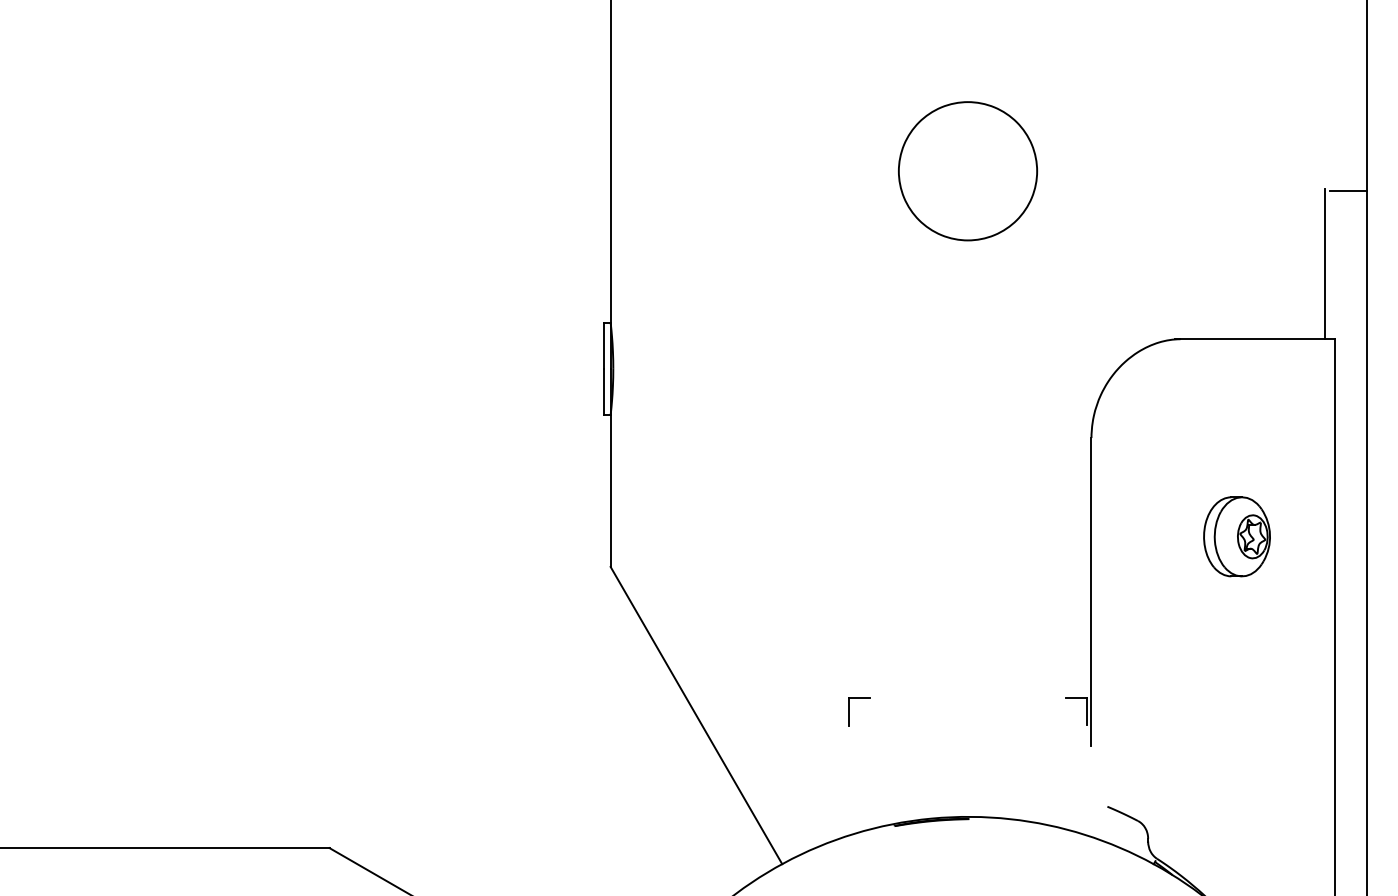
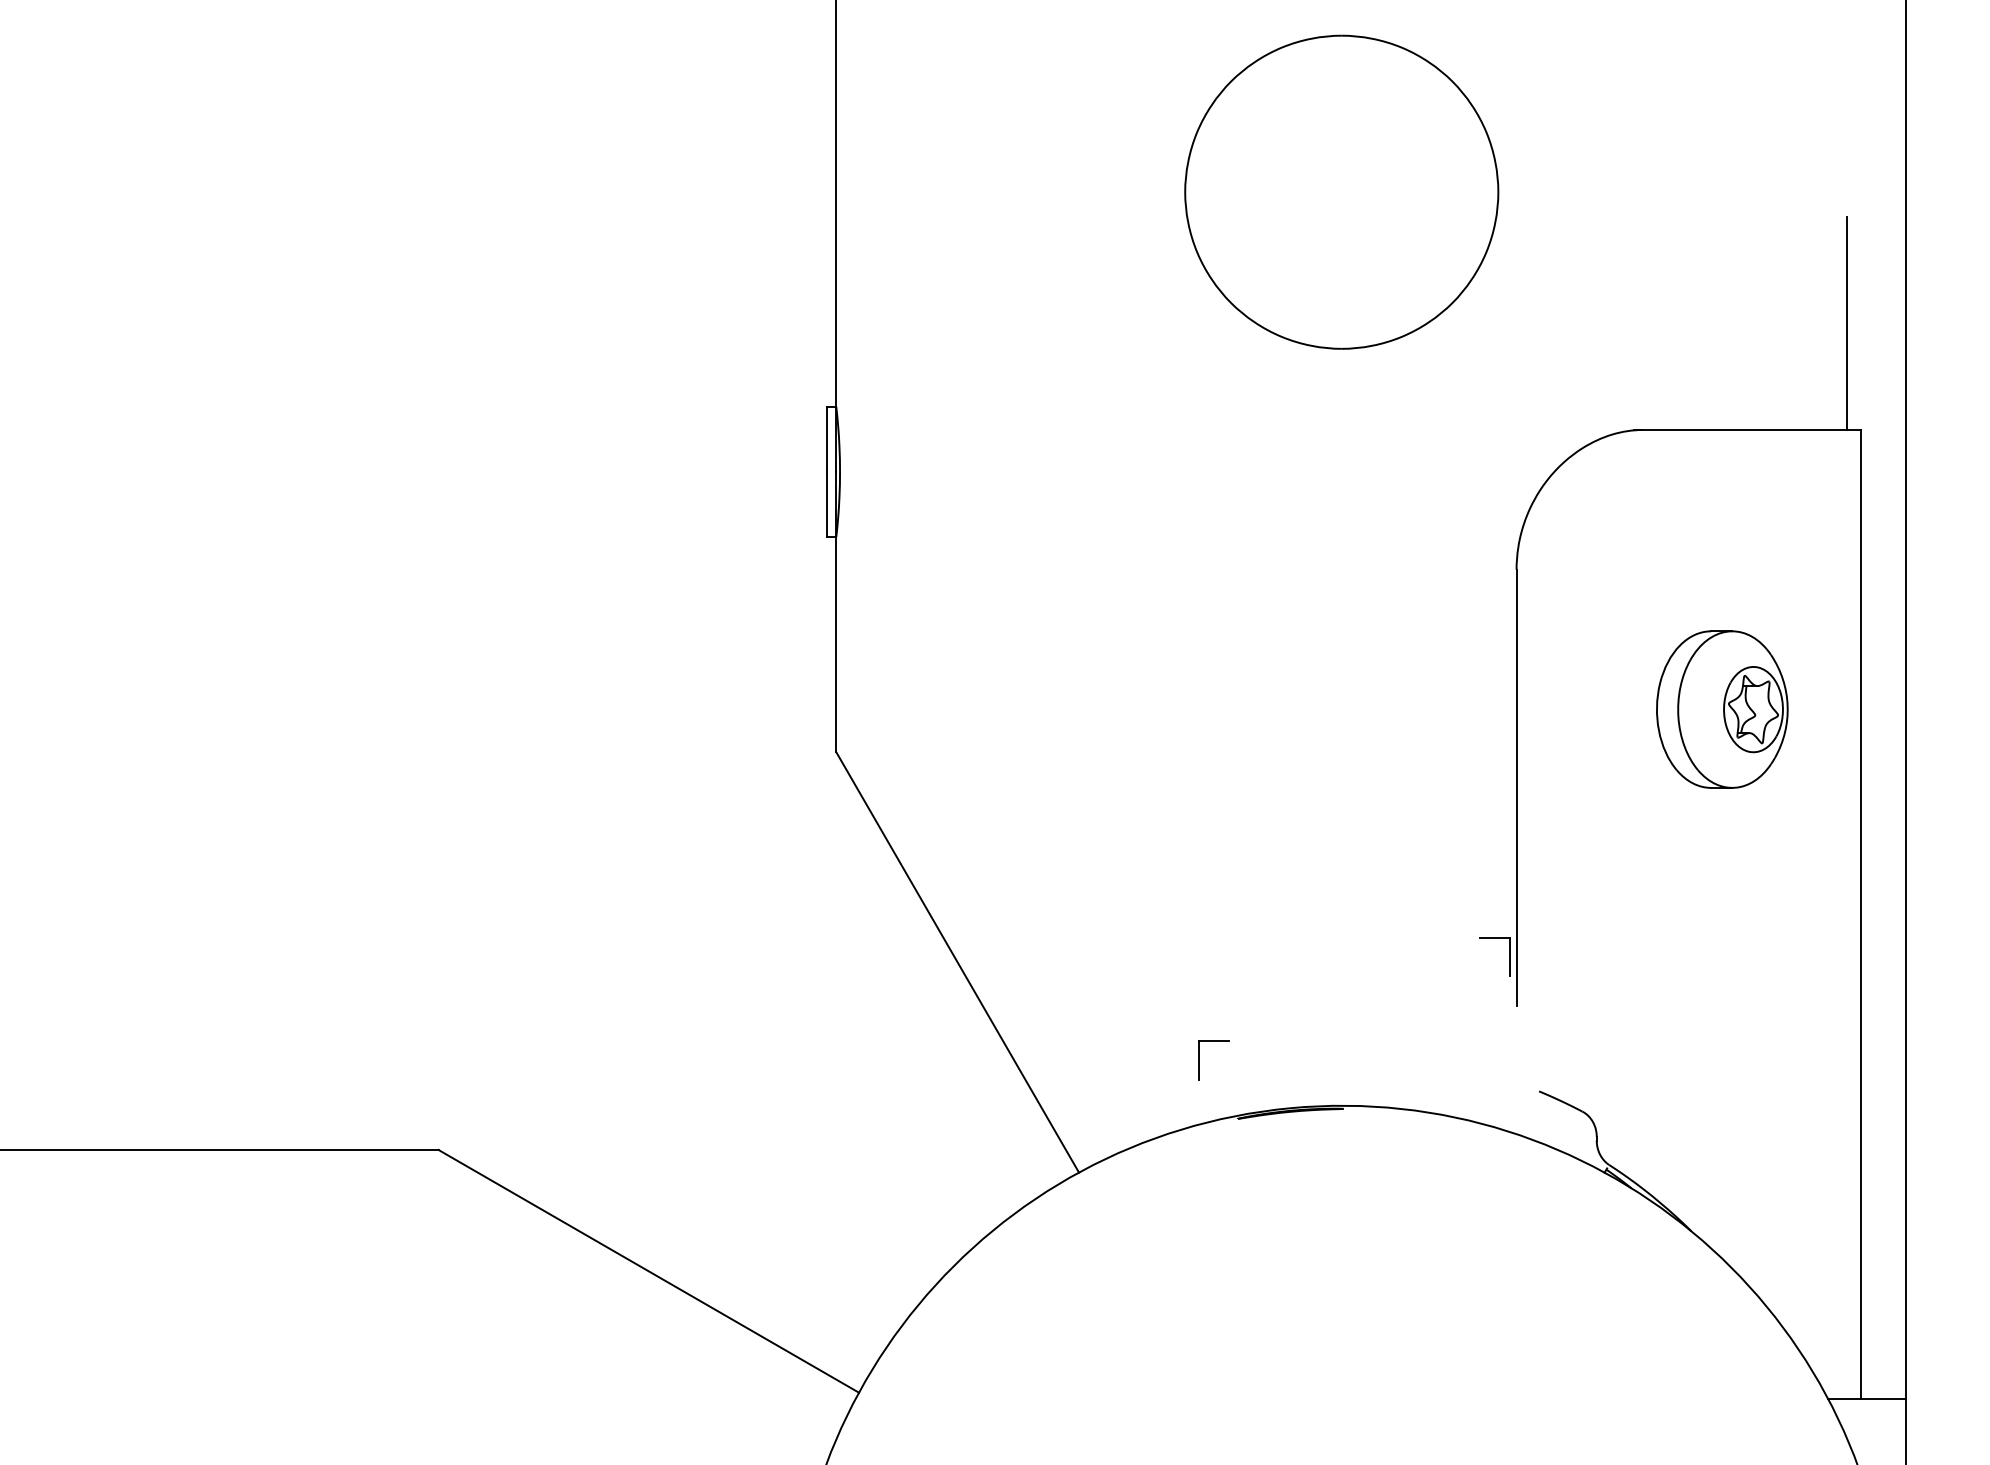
part: (967, 171) -> (1341, 192), size x1.6
line: (1348, 191) -> (1879, 220), removed
part: (1237, 536) -> (1722, 709), size x1.4
part: (849, 712) -> (1199, 1060), moved

